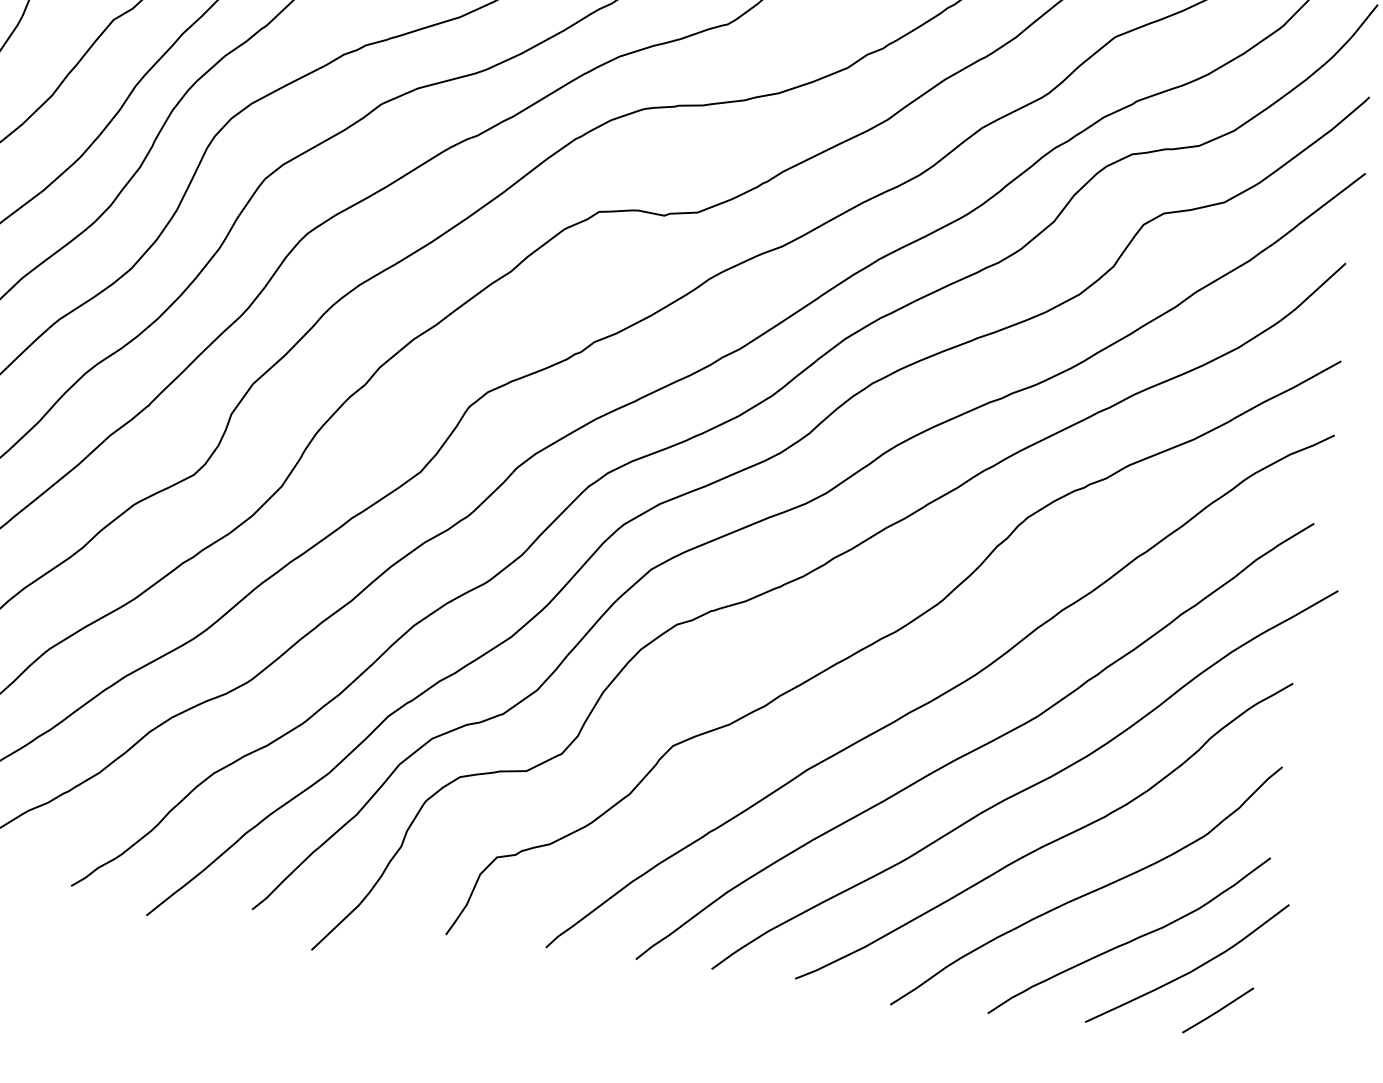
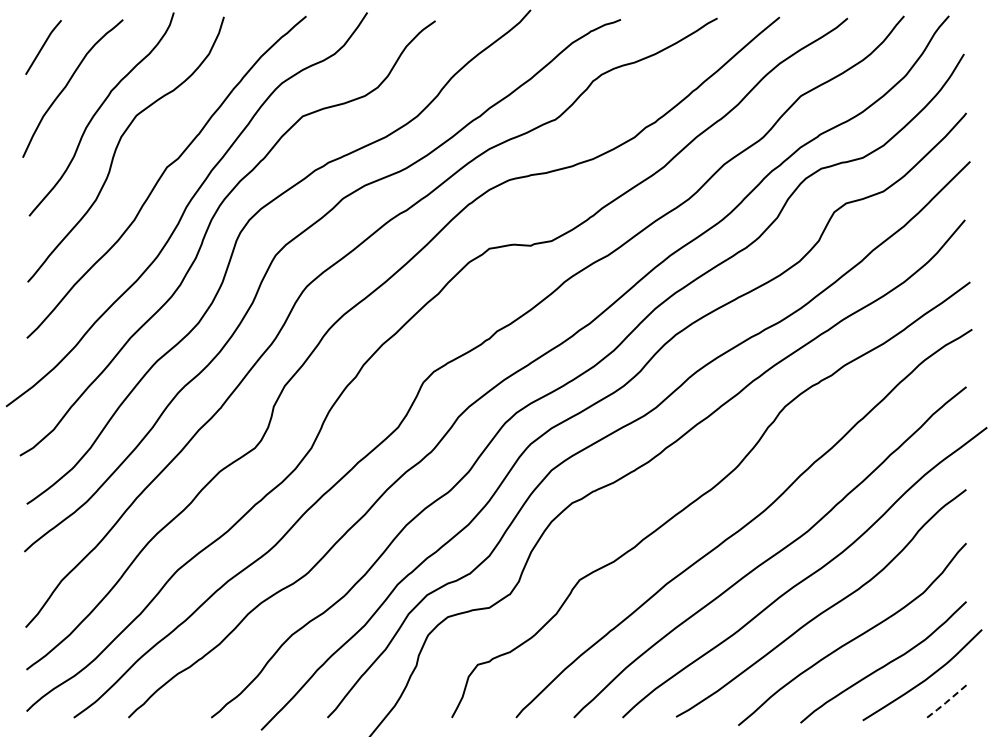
line: (1217, 1010) -> (945, 702), solid -> dashed

